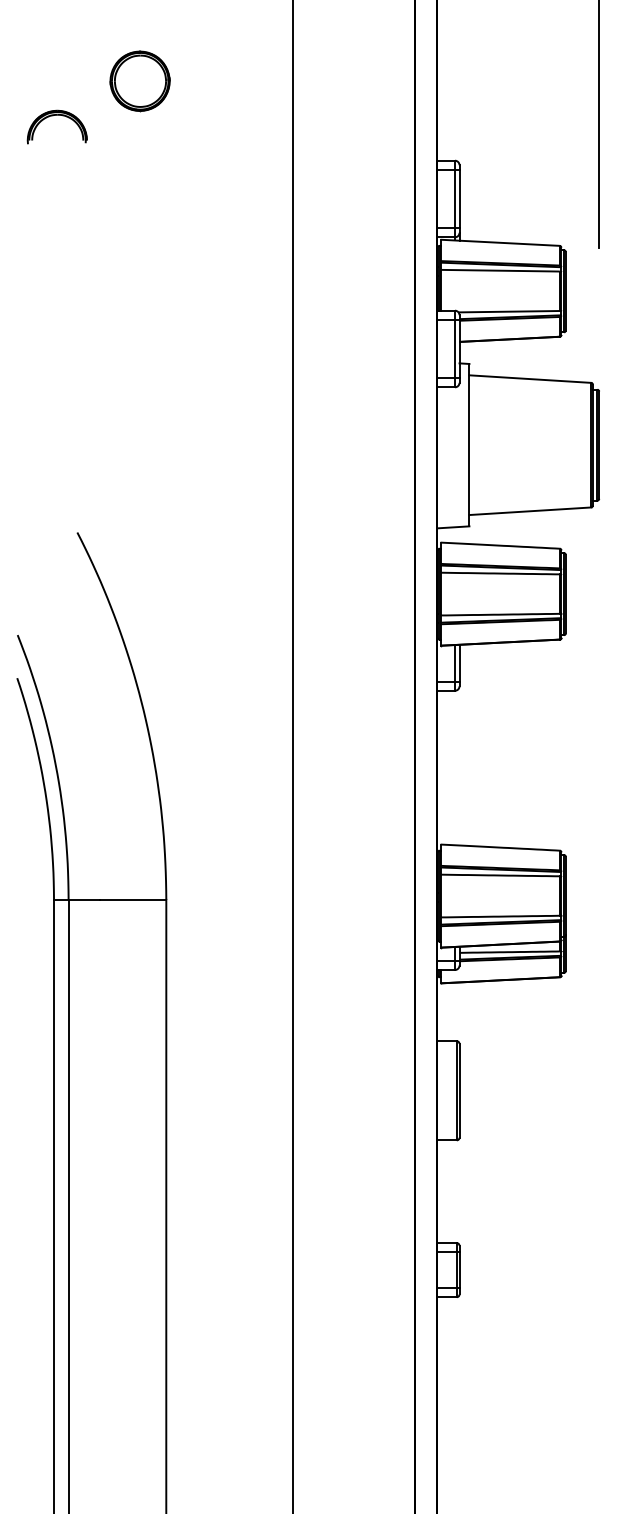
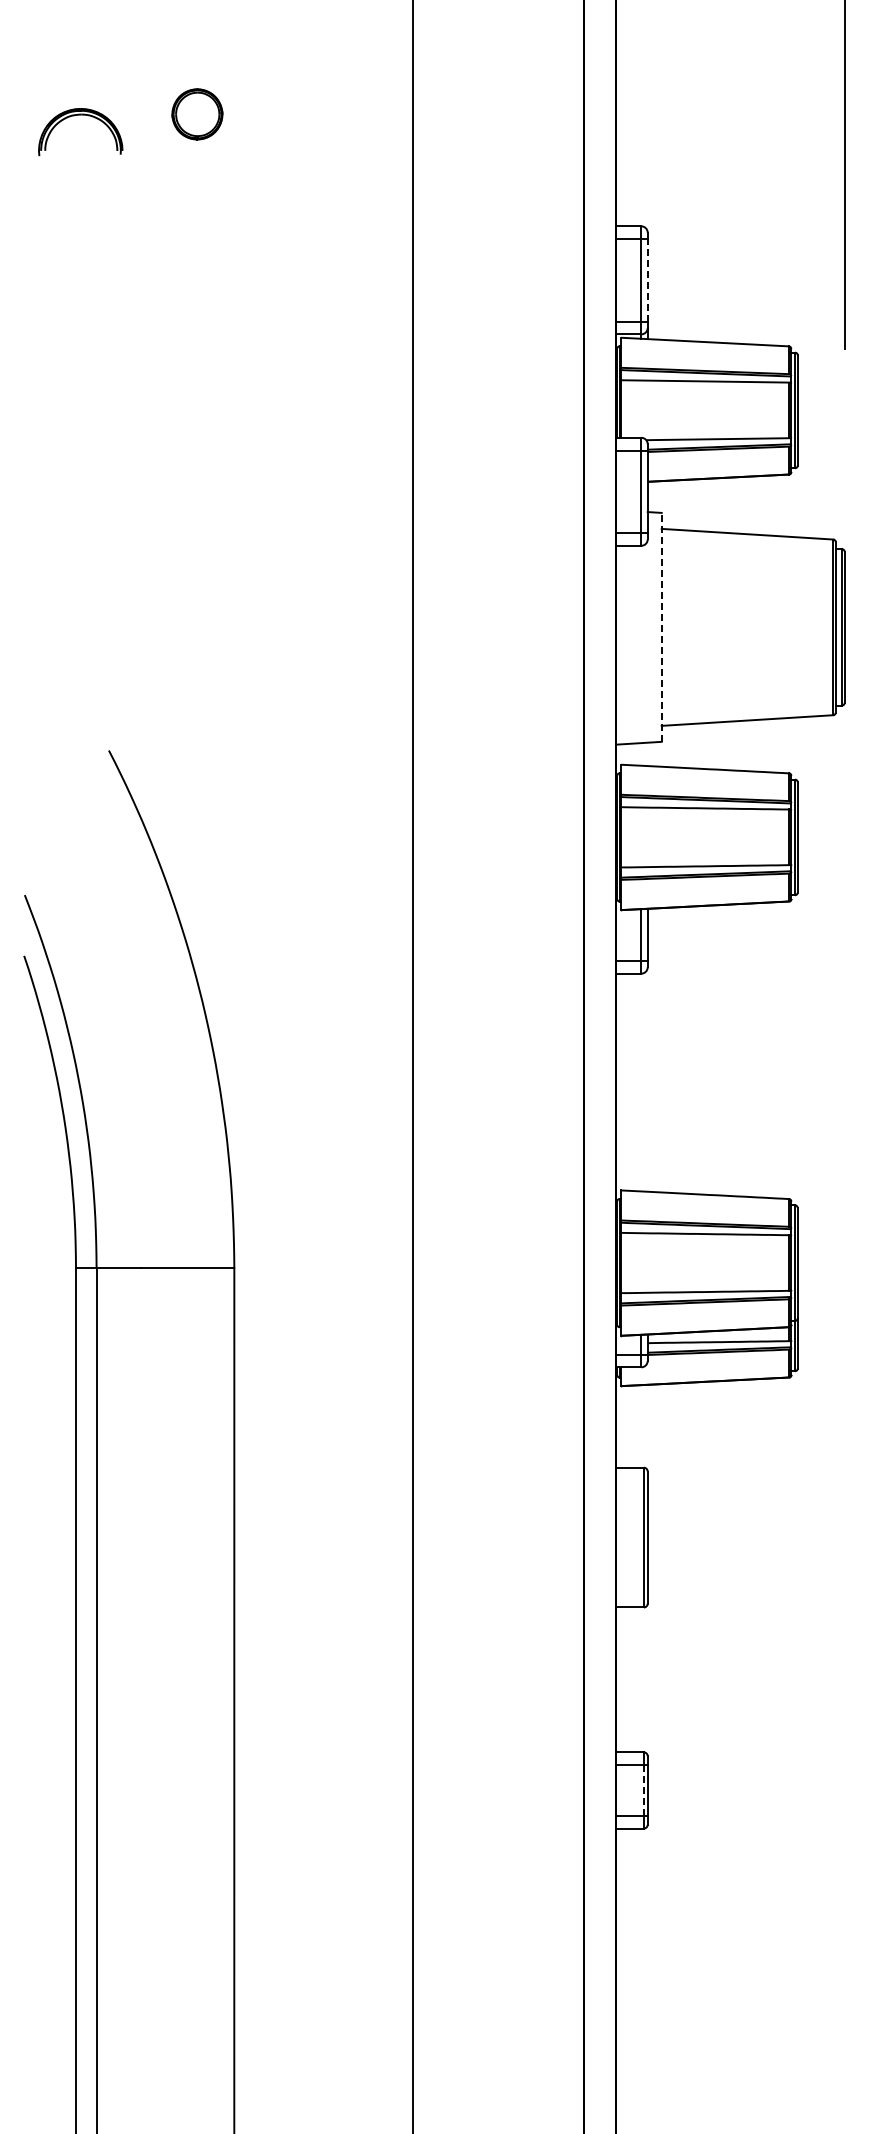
part: (140, 81) -> (197, 114), size x0.6
part: (57, 115) -> (80, 115), moved
line: (459, 198) -> (647, 279), solid -> dashed
line: (469, 444) -> (661, 626), solid -> dashed
line: (456, 1270) -> (643, 1790), solid -> dashed

